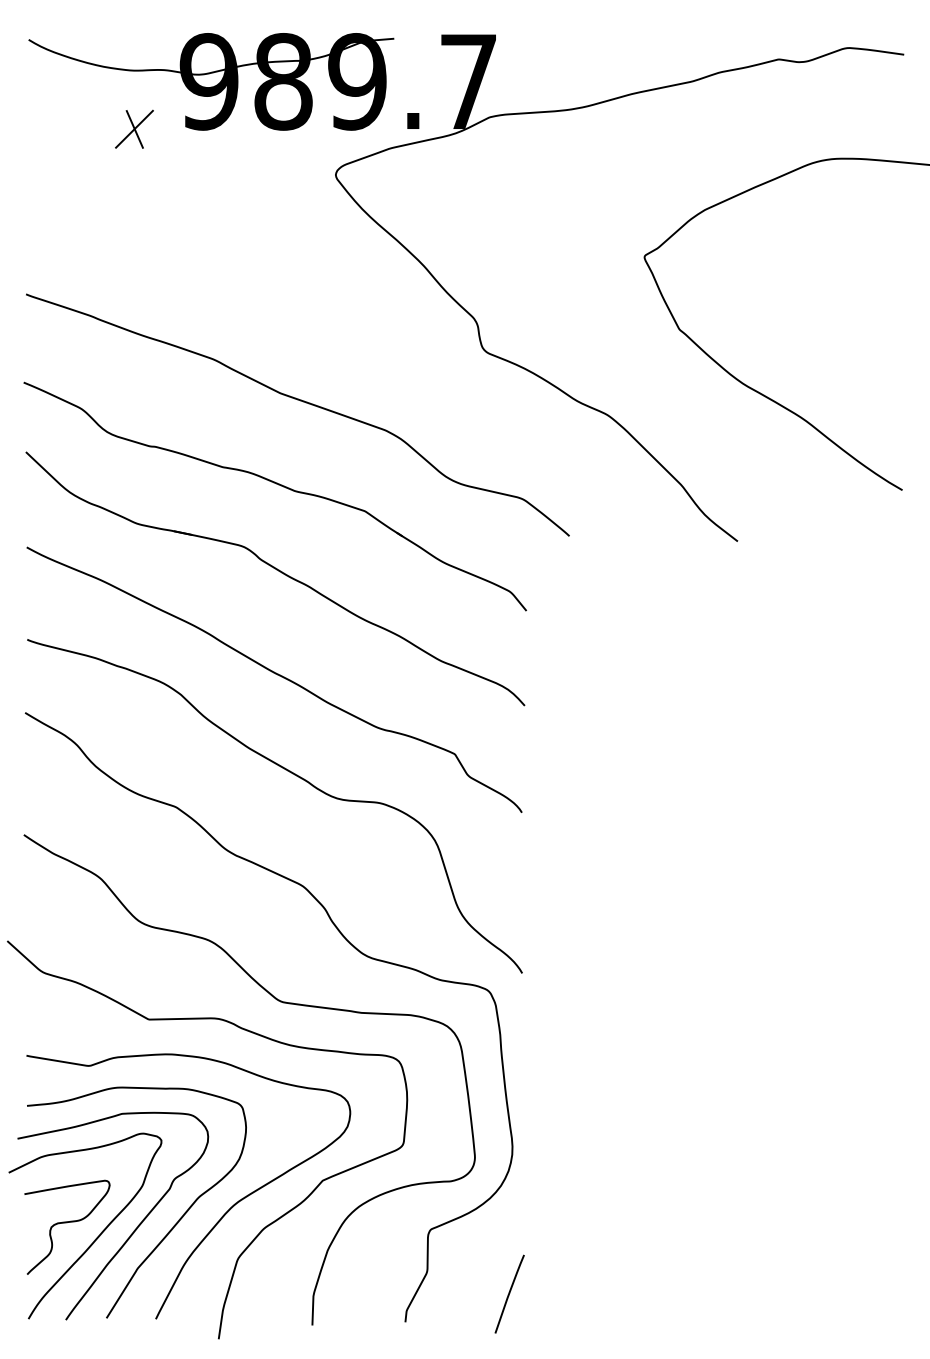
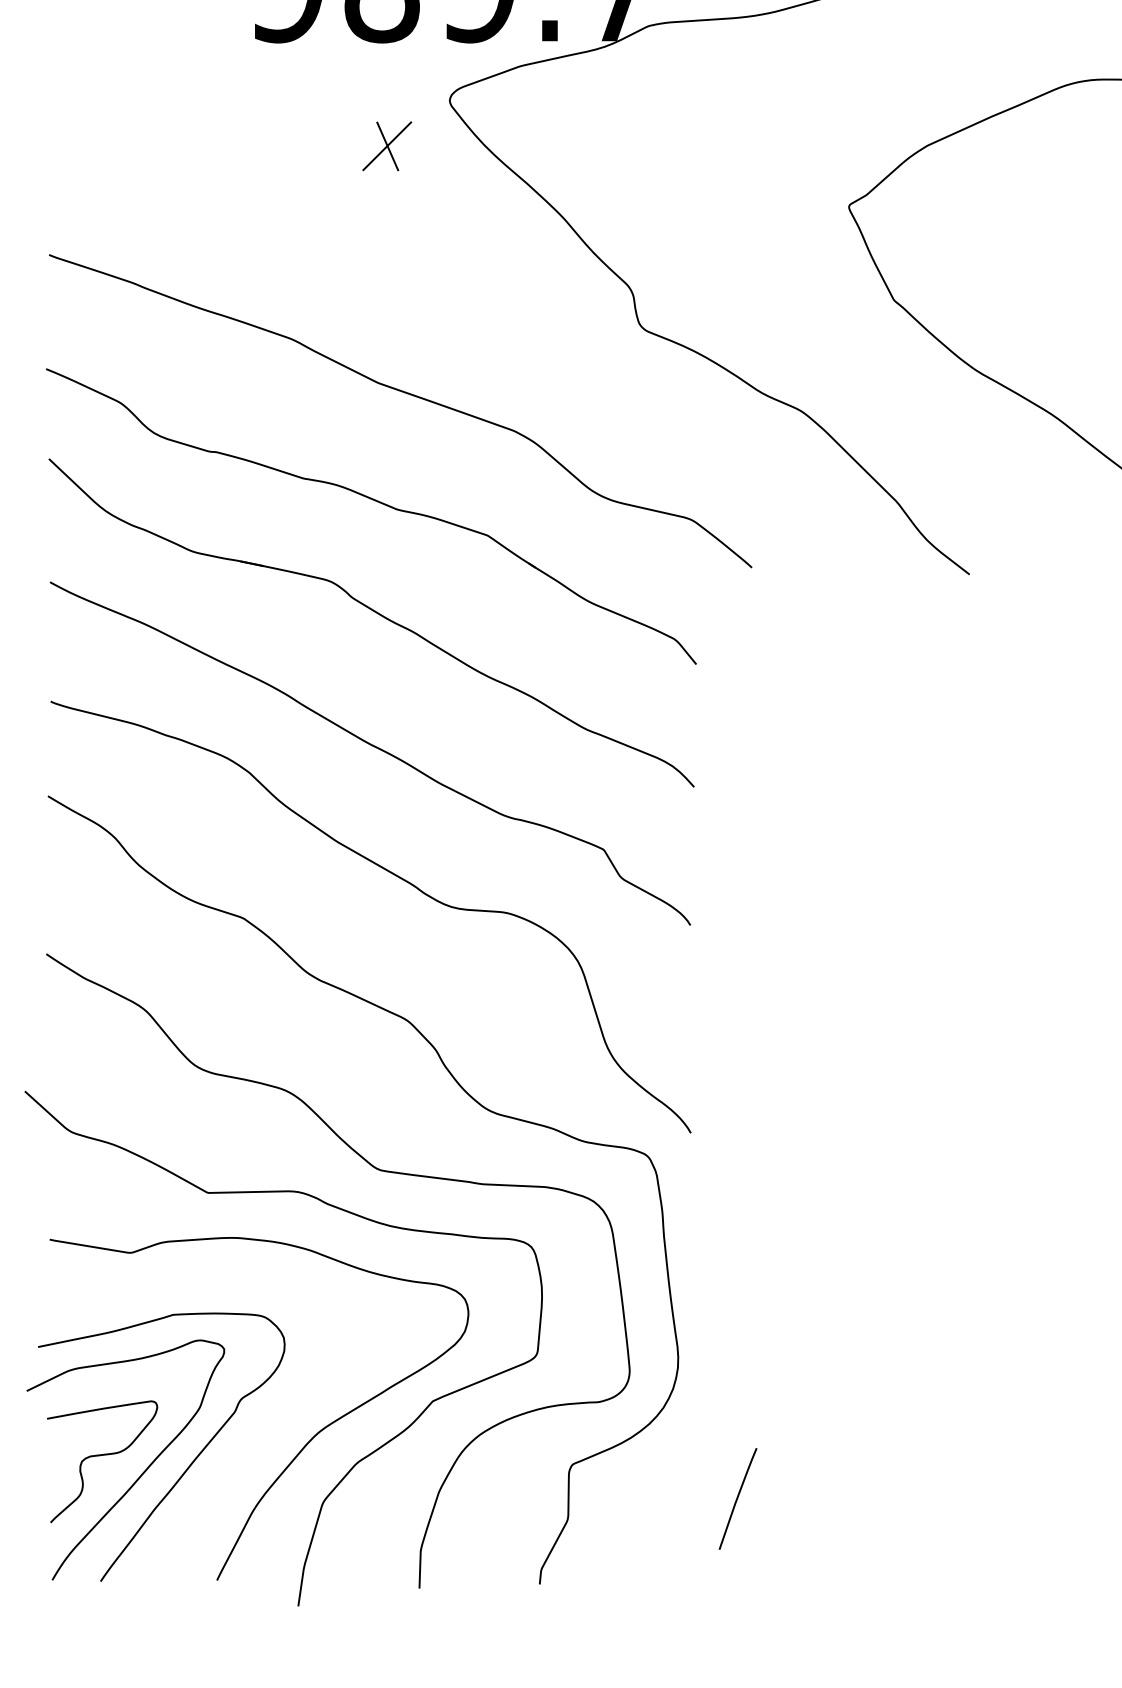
part: (134, 128) -> (387, 145), moved
curve: (167, 1232) -> (232, 1468), removed
line: (509, 1293) -> (737, 1498), moved

